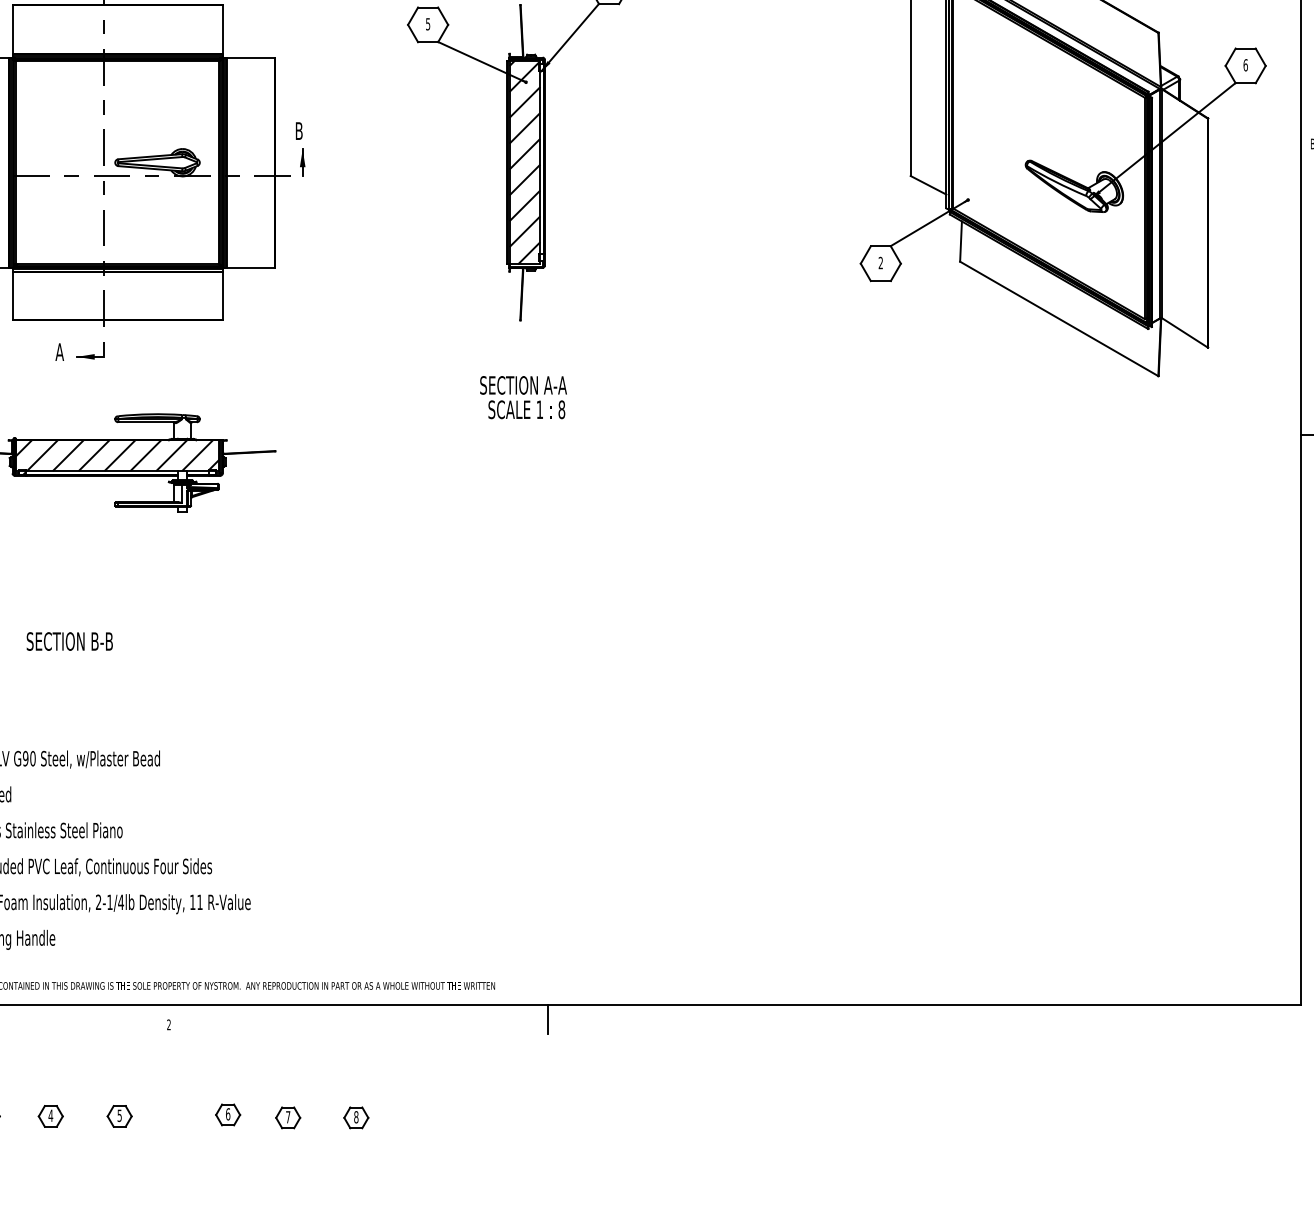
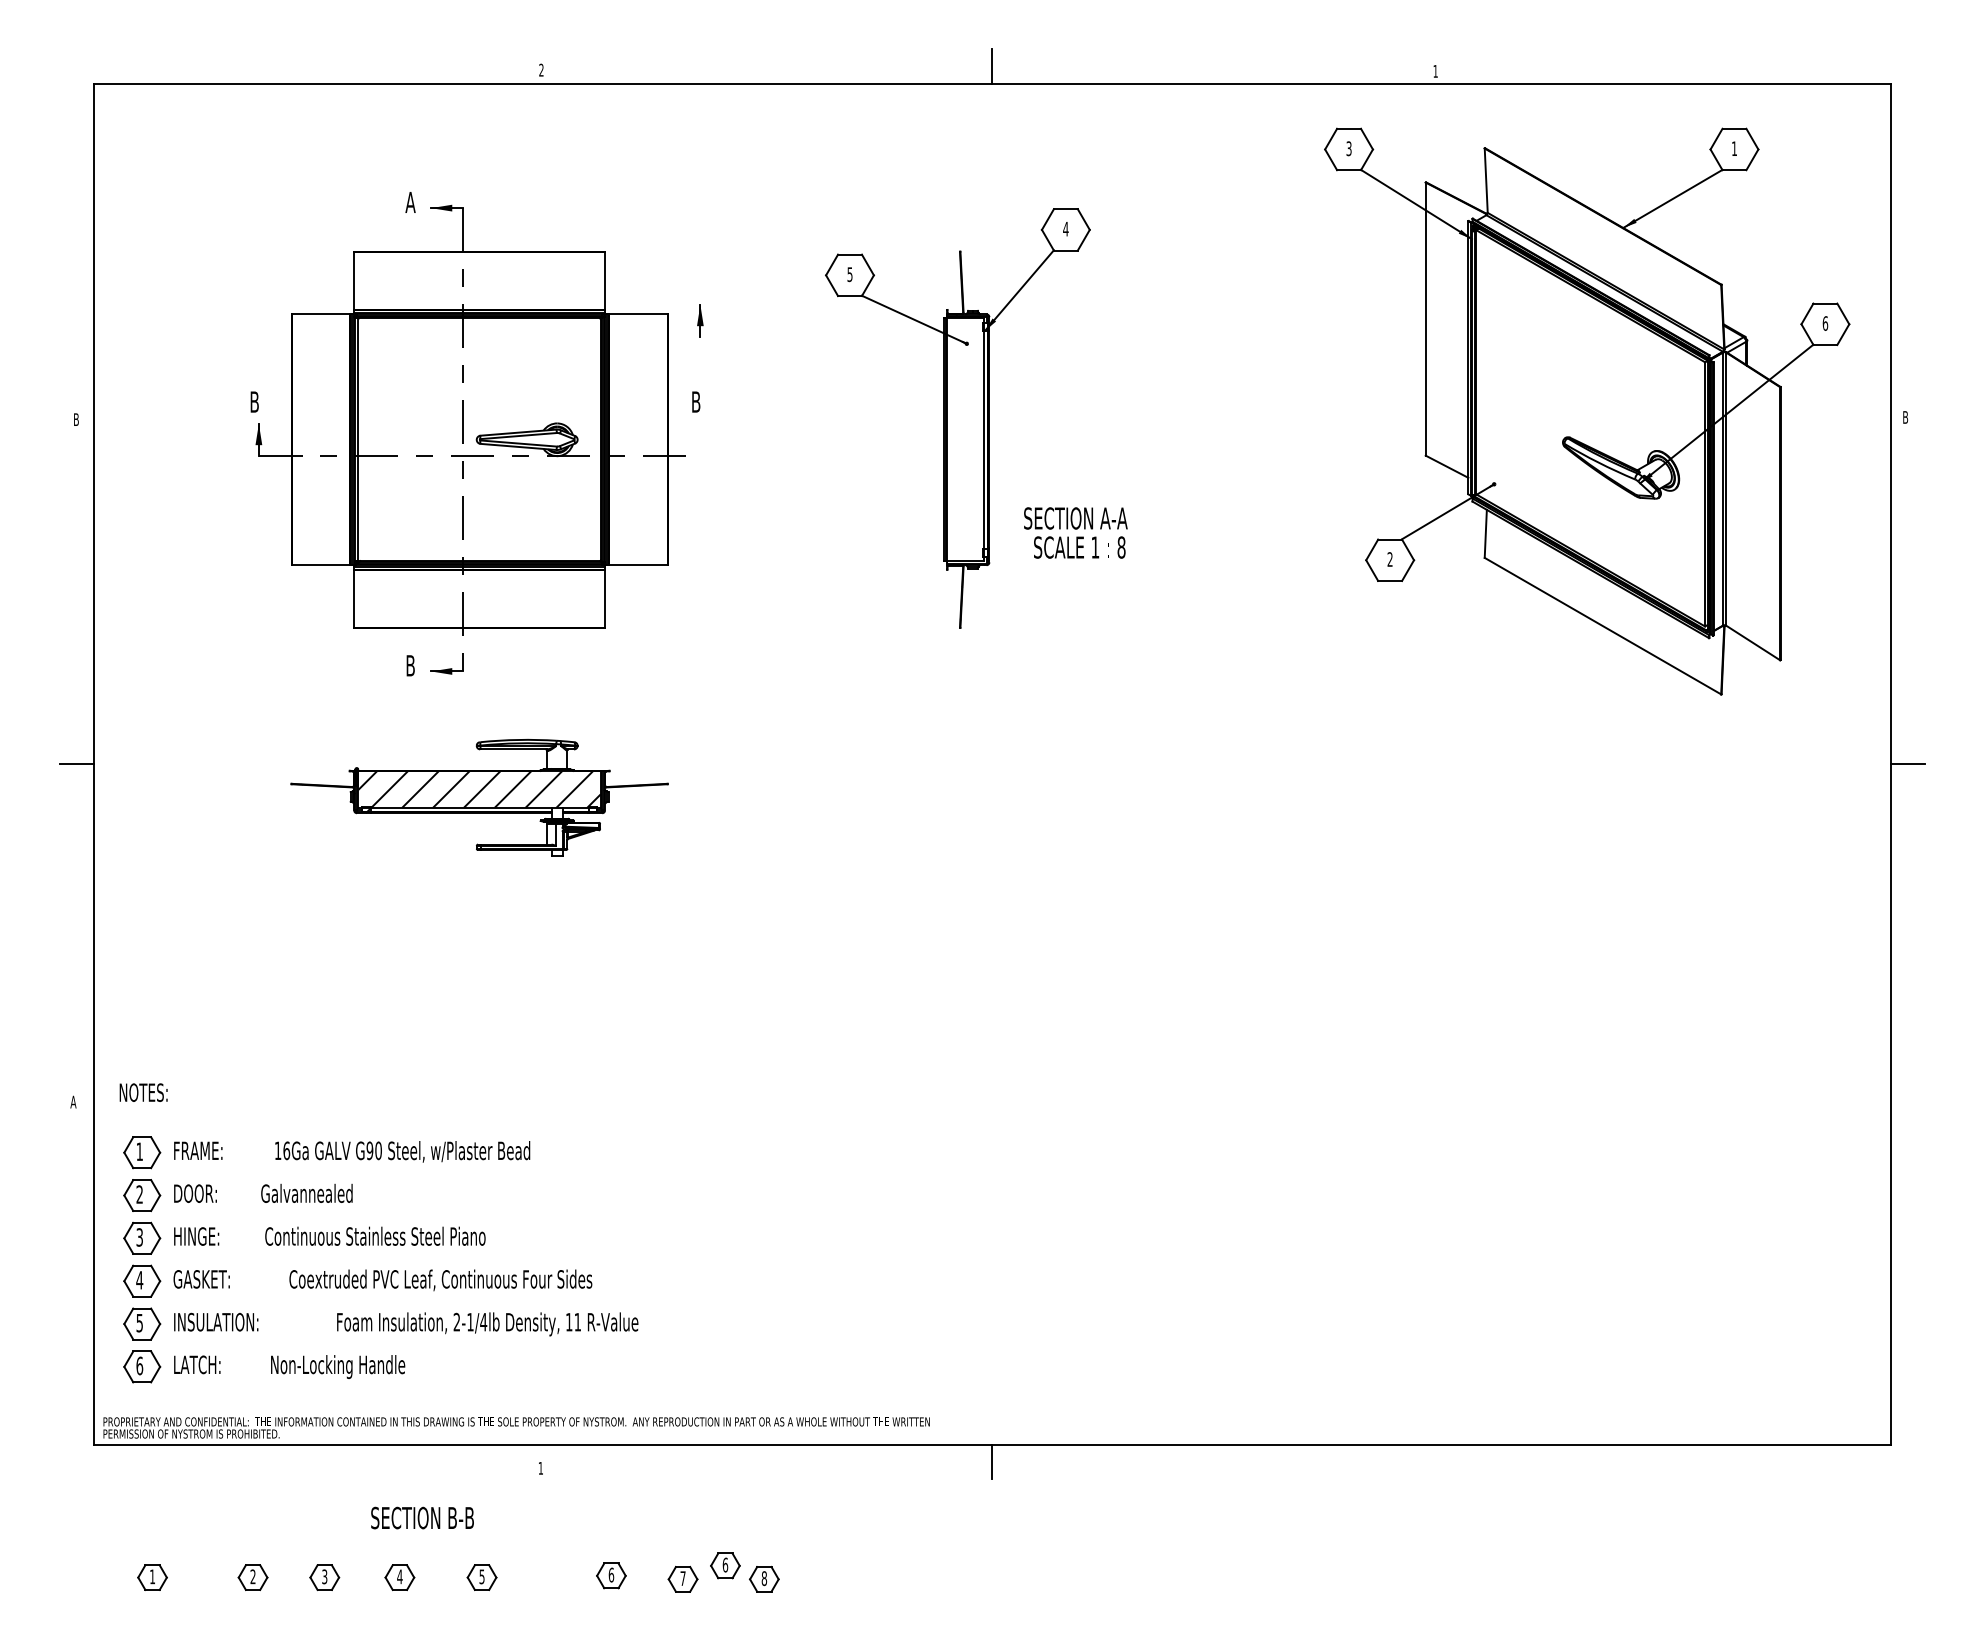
part: (302, 162) -> (700, 320), moved
hatch: (524, 162) -> (965, 439), removed
text: (59, 351) -> (410, 665), A -> B
text: (523, 397) -> (1075, 532), moved
text: (69, 641) -> (422, 1517), moved
text: (168, 1024) -> (540, 1467), 2 -> 1
part: (323, 1106) -> (725, 1565), added

